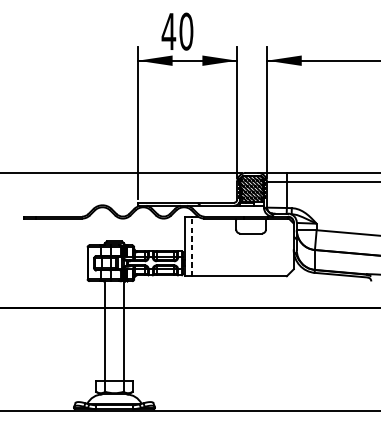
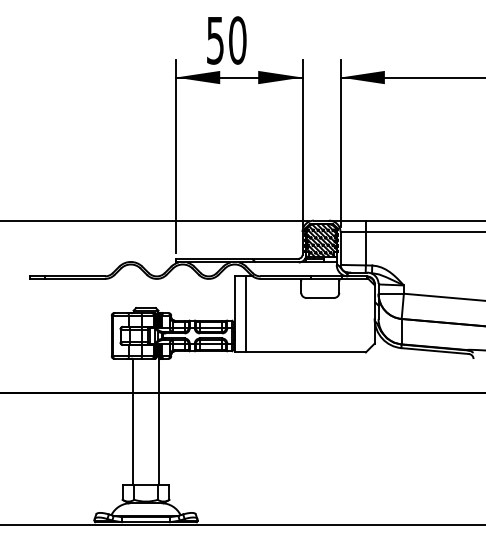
text: (168, 31) -> (215, 40), 40 -> 50
line: (192, 245) -> (245, 313), dashed -> solid

